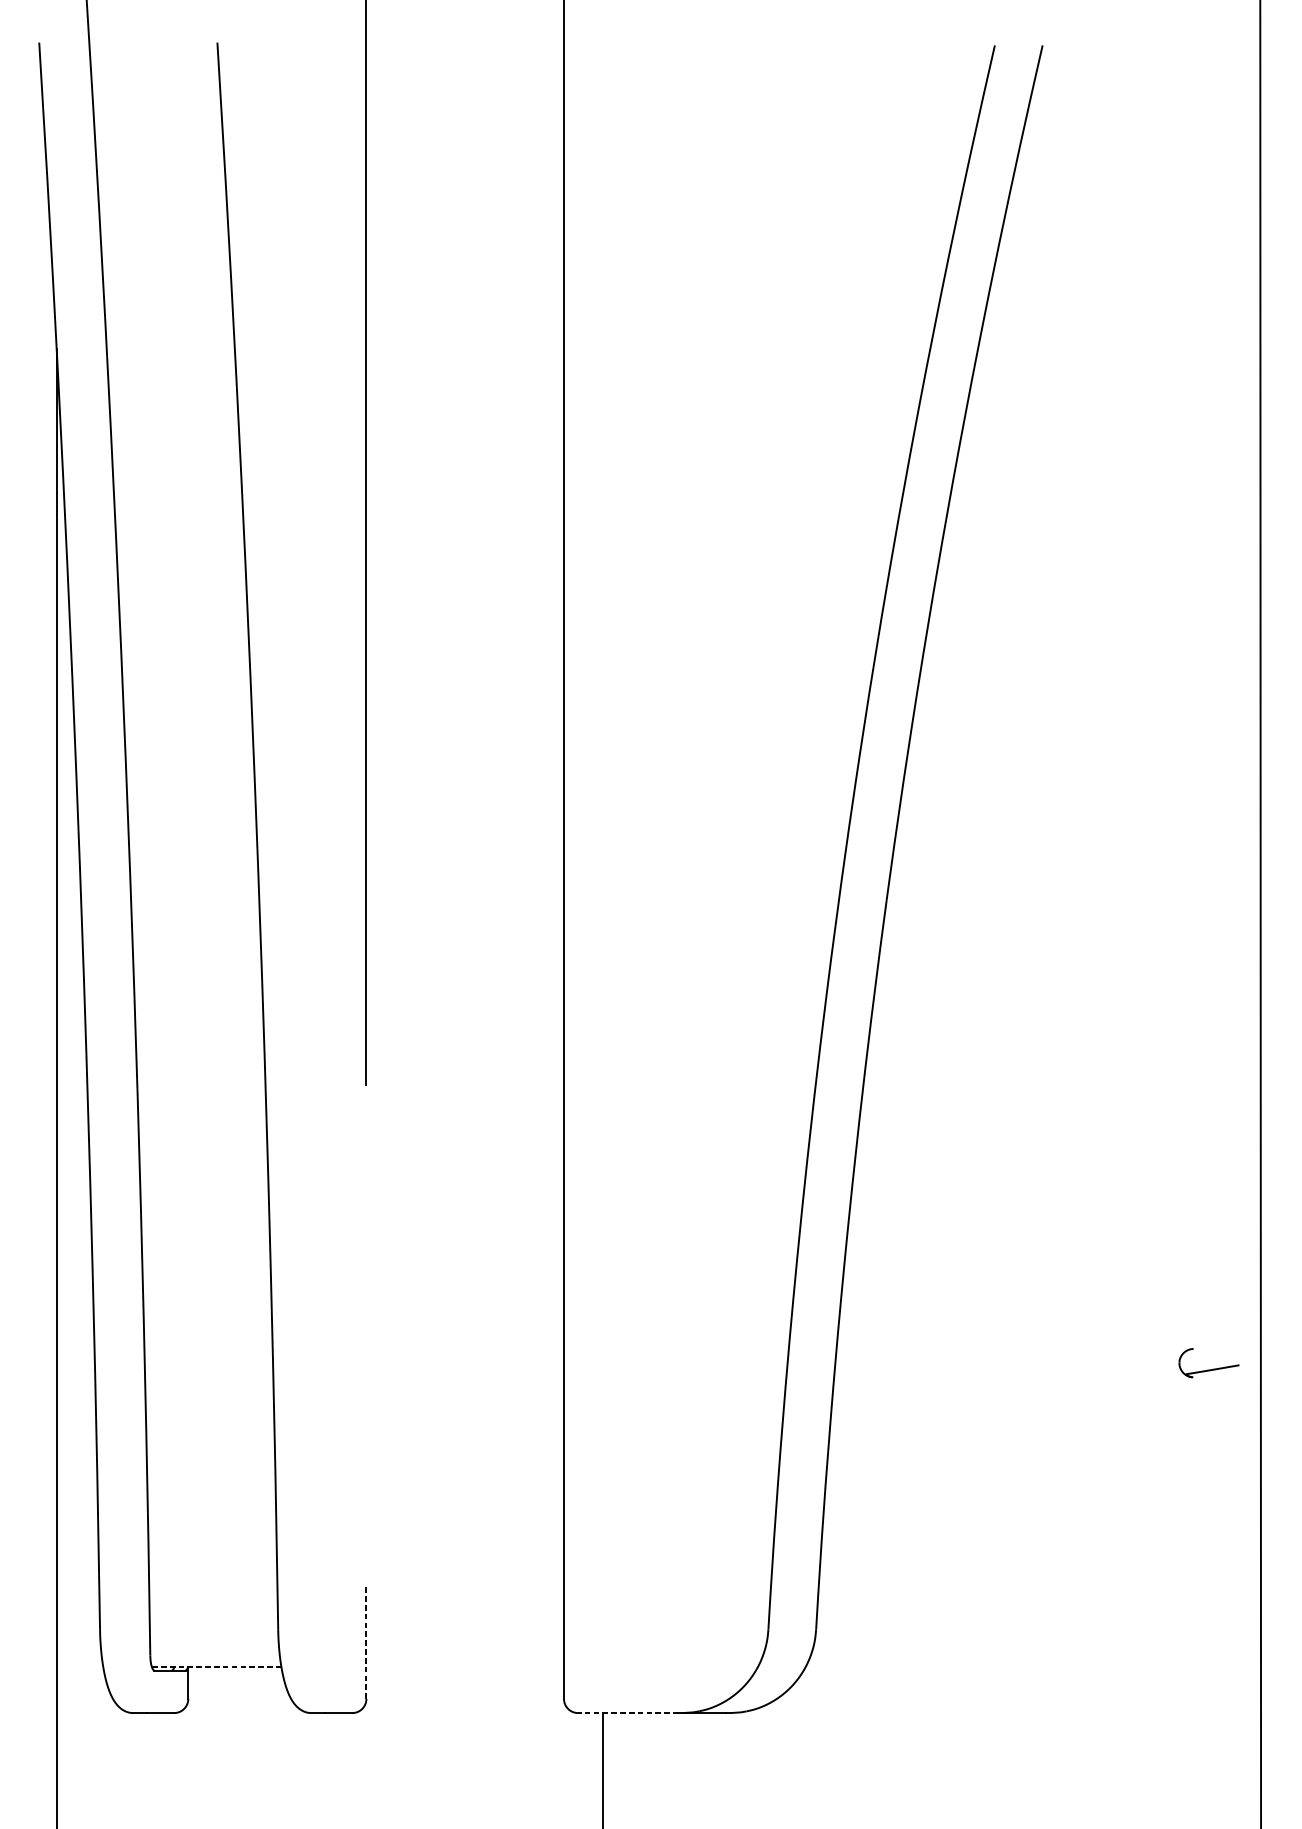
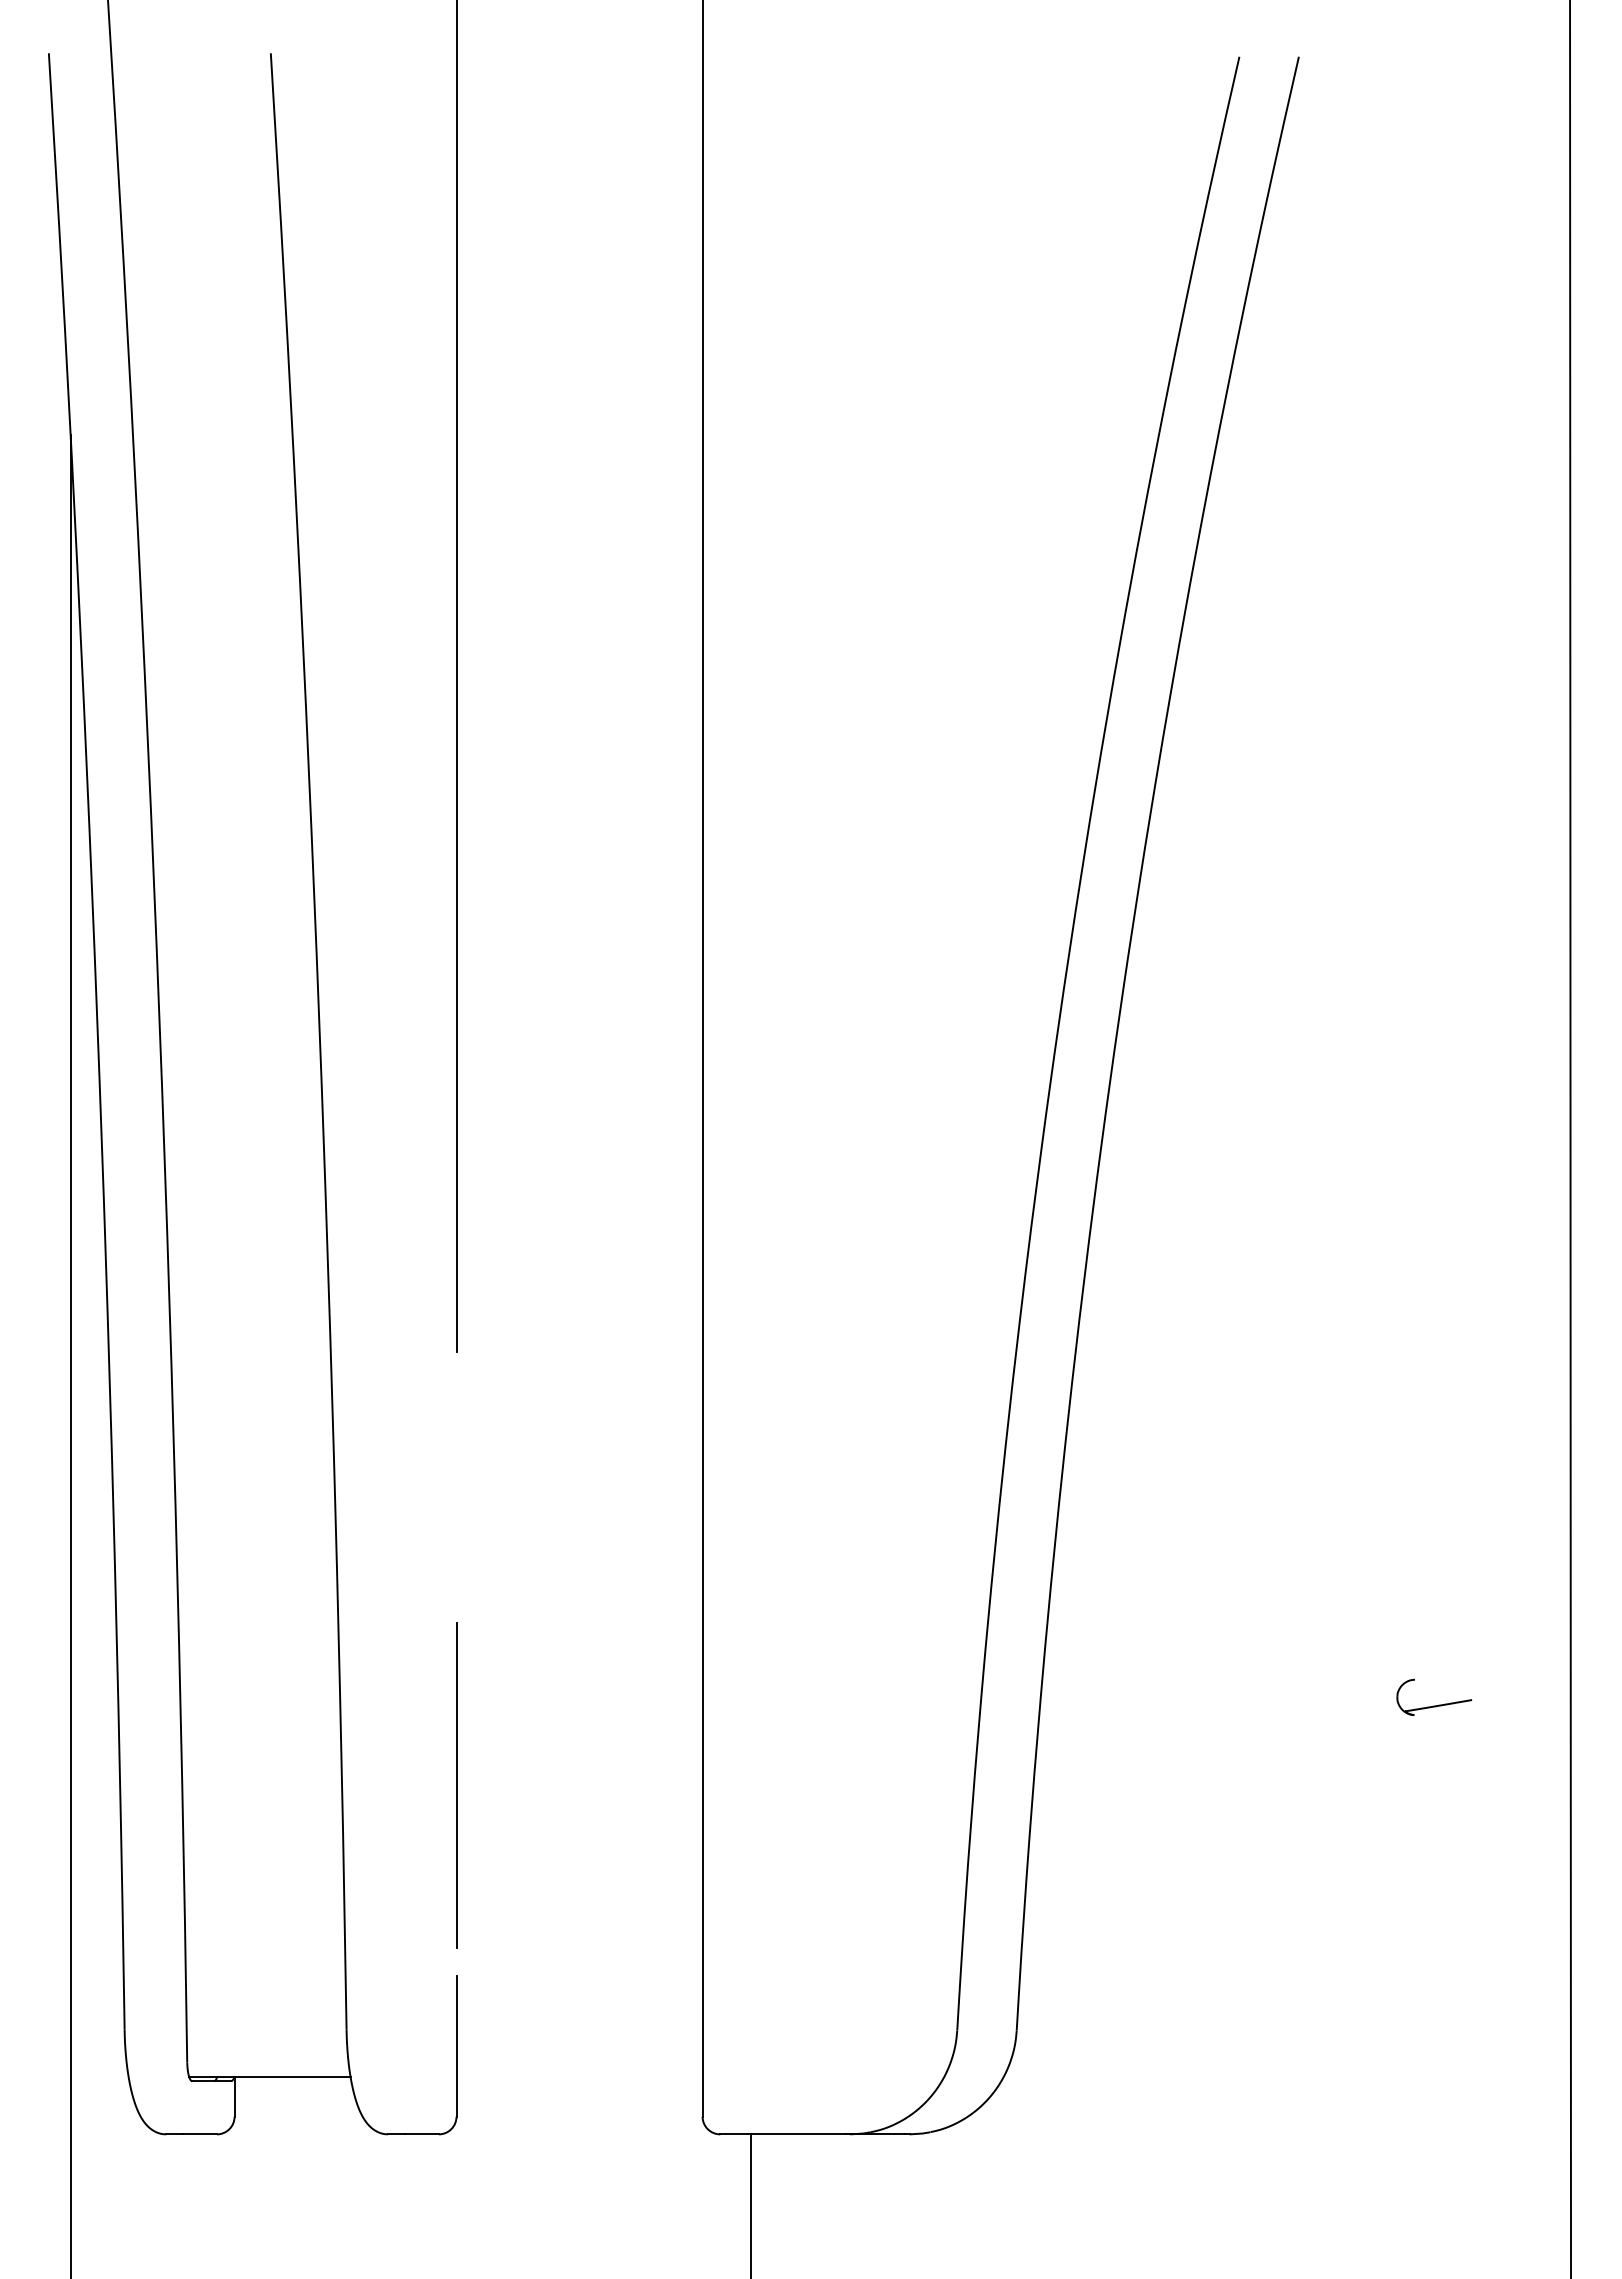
part: (1212, 1368) -> (1438, 1704), moved
line: (366, 1433) -> (456, 1785), added
line: (366, 1641) -> (456, 2045), dashed -> solid
line: (216, 1666) -> (269, 2076), dashed -> solid
line: (628, 1713) -> (782, 2134), dashed -> solid

